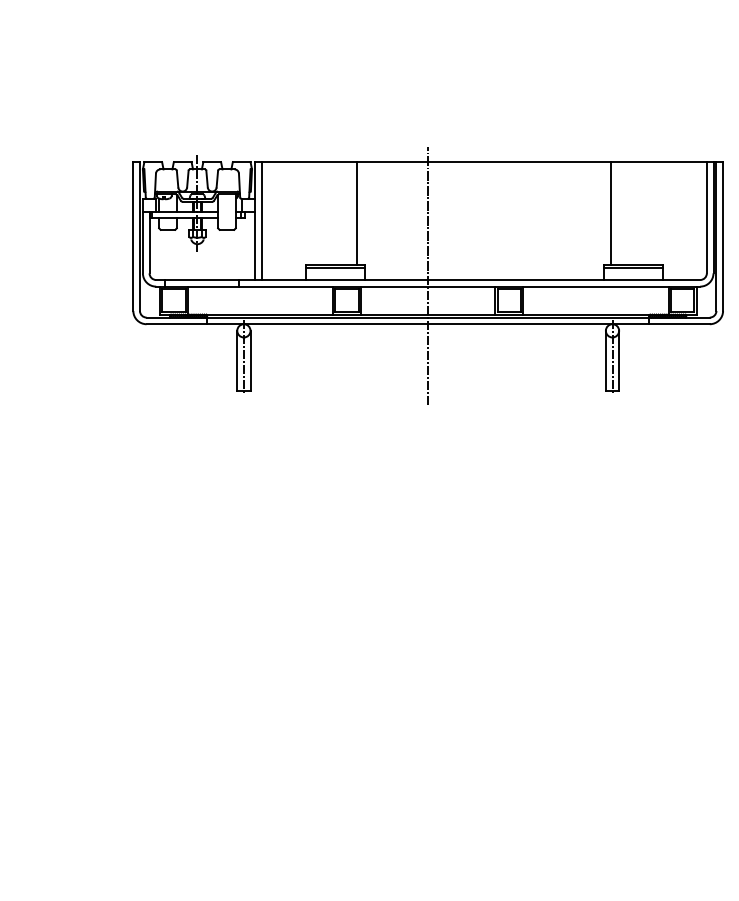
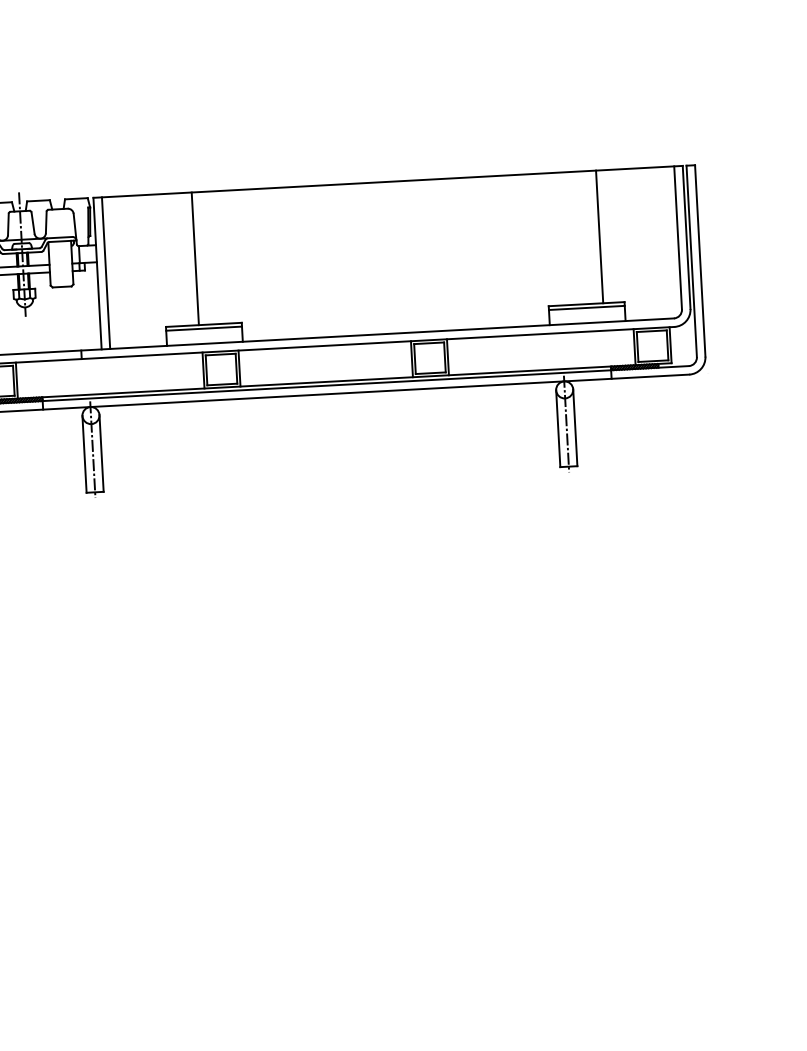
line: (357, 213) -> (195, 258), moved
line: (611, 213) -> (600, 236), moved
line: (428, 276) -> (324, 332), removed

